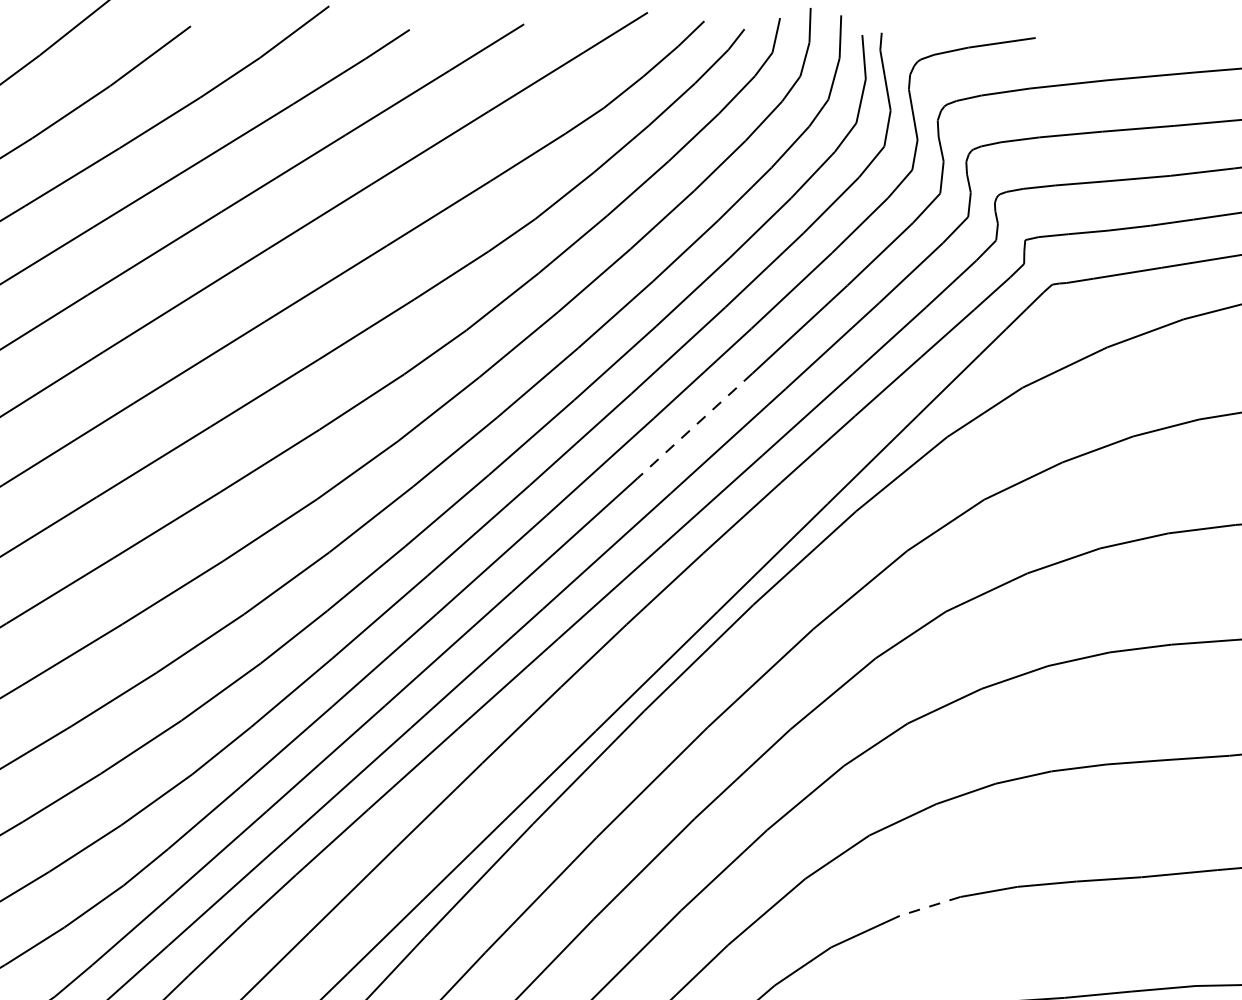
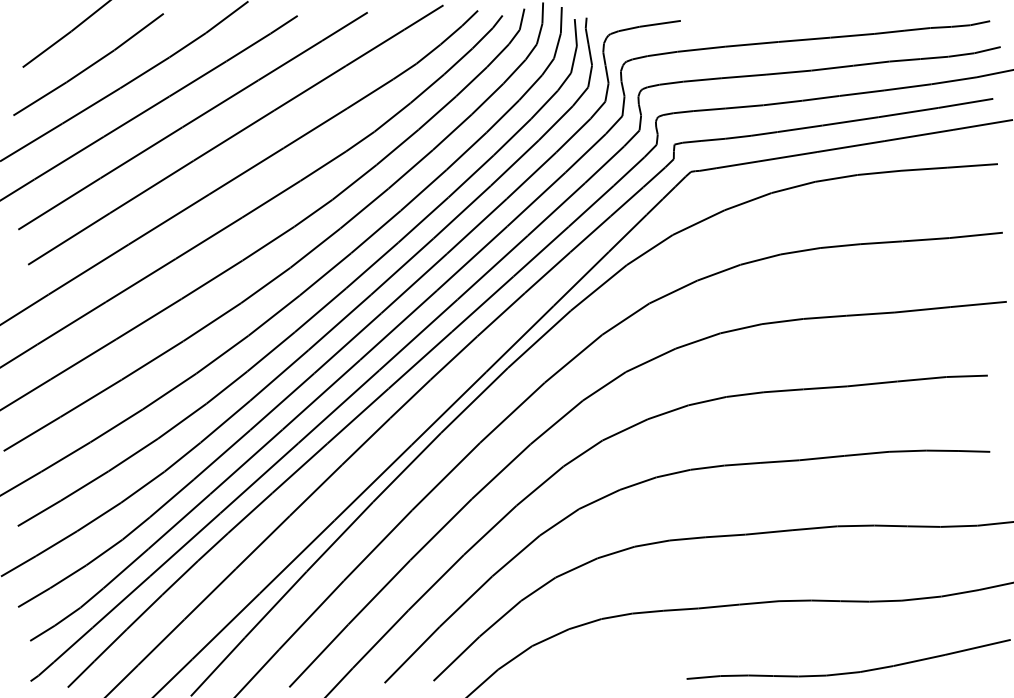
line: (695, 426) -> (472, 258), dashed -> solid
line: (928, 906) -> (615, 552), dashed -> solid

